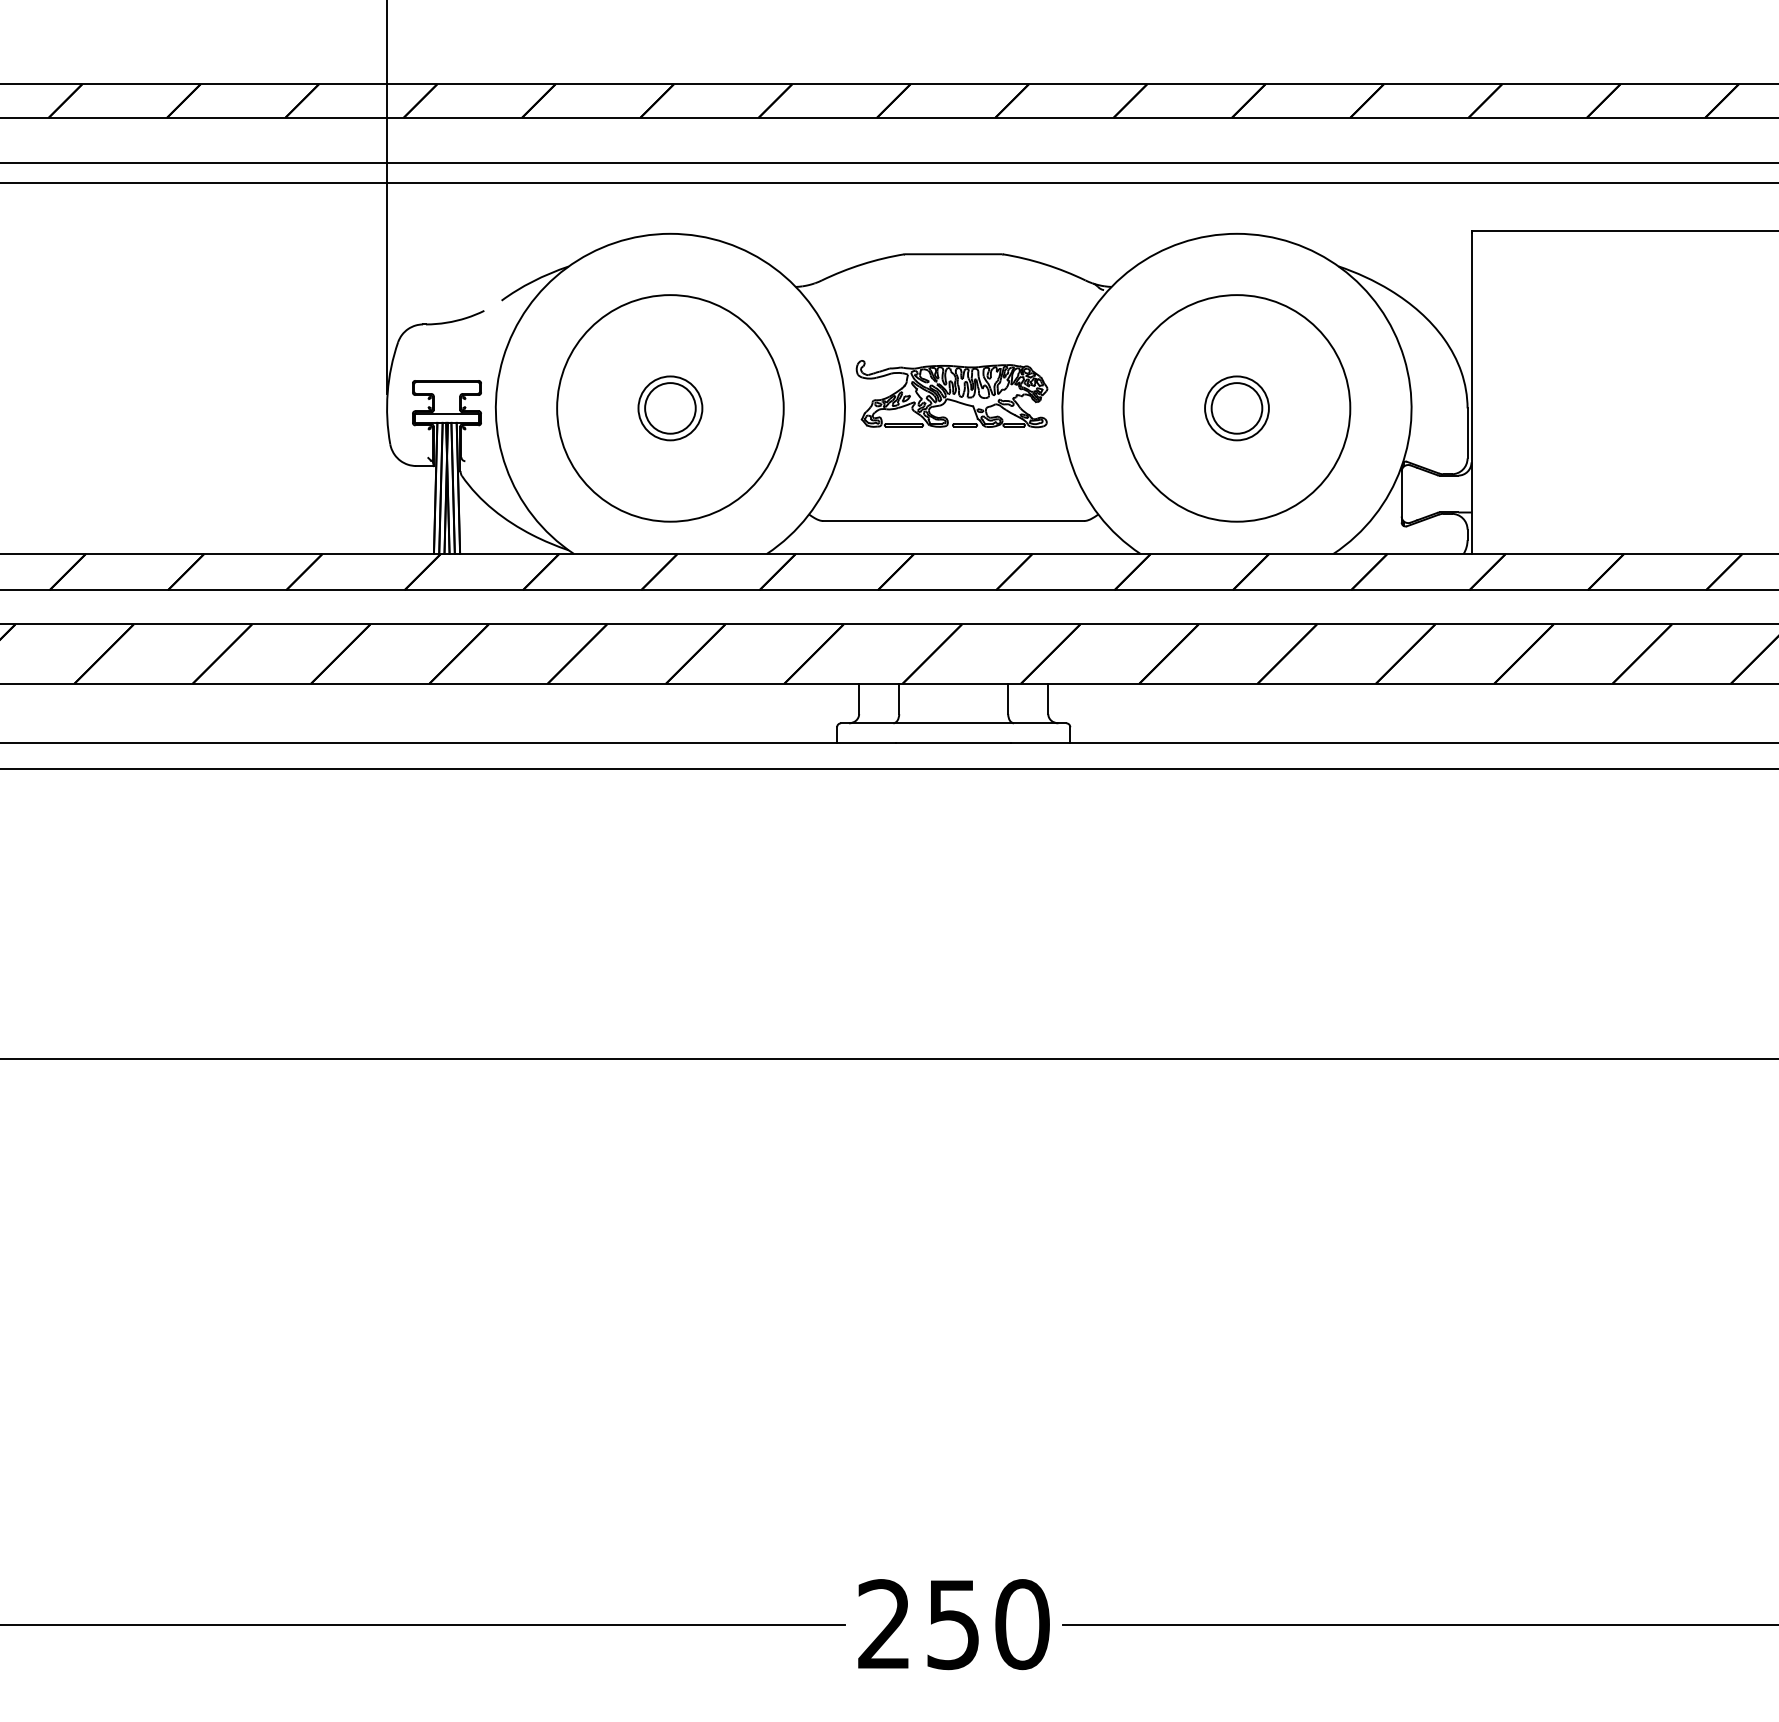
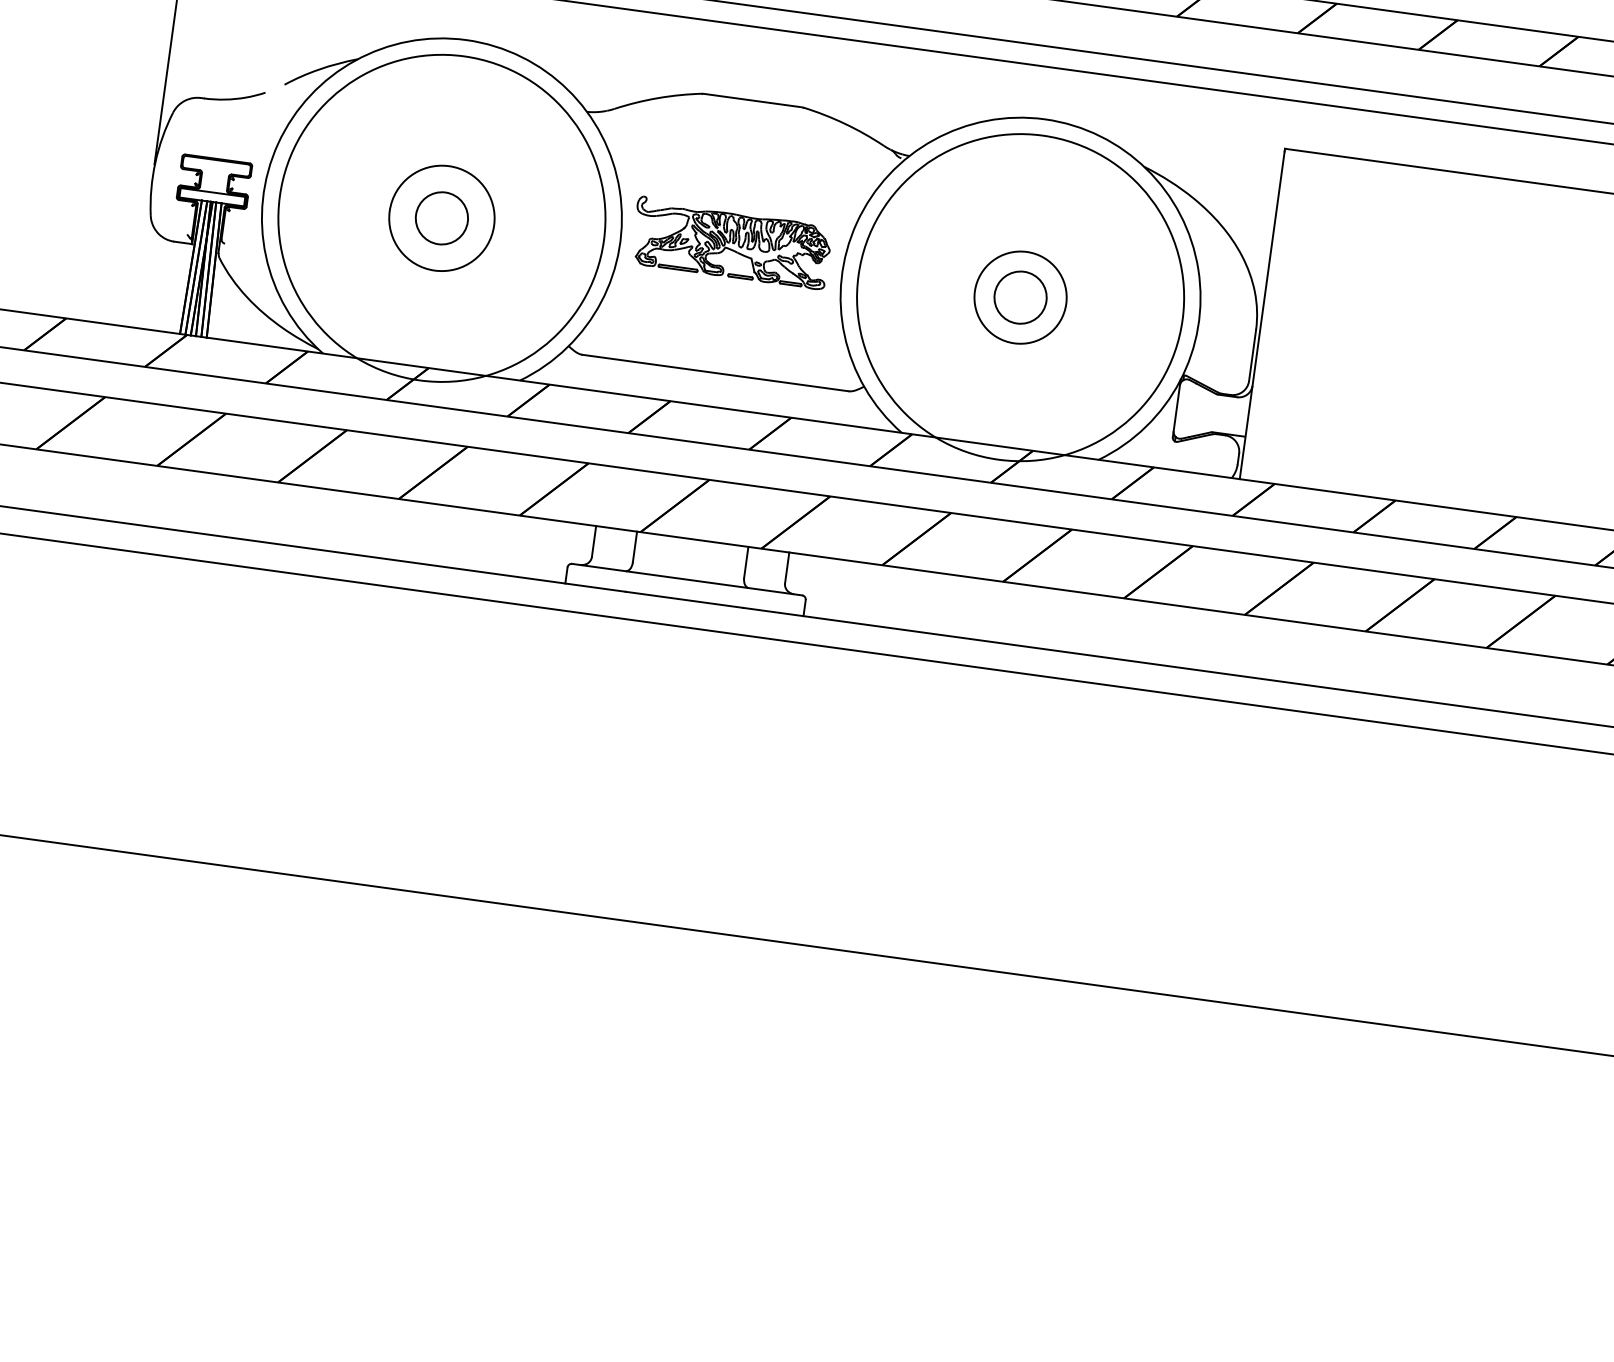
circle: (670, 408) -> (441, 218), size x1.4
circle: (670, 408) -> (441, 218), size x1.6
circle: (1236, 408) -> (1020, 297), size x1.4
circle: (1236, 408) -> (1020, 297), size x1.4

